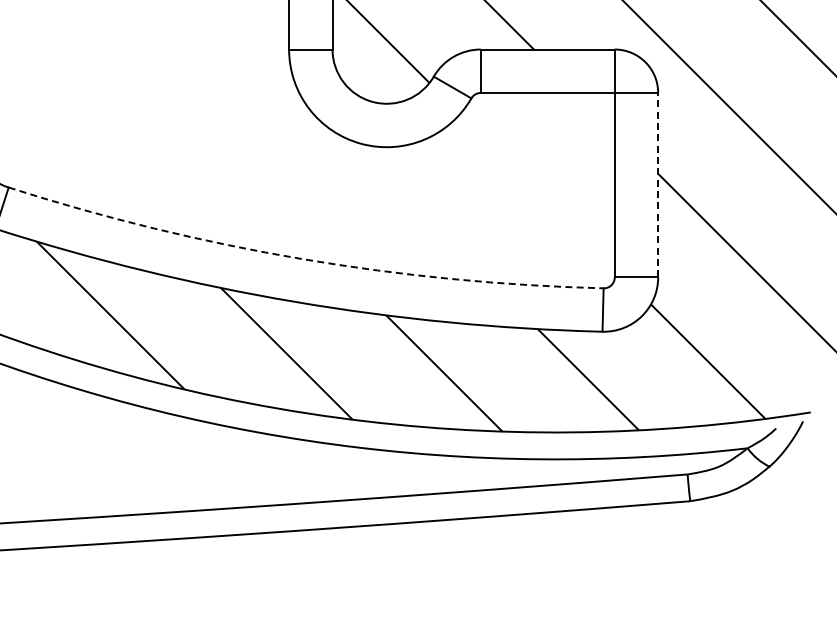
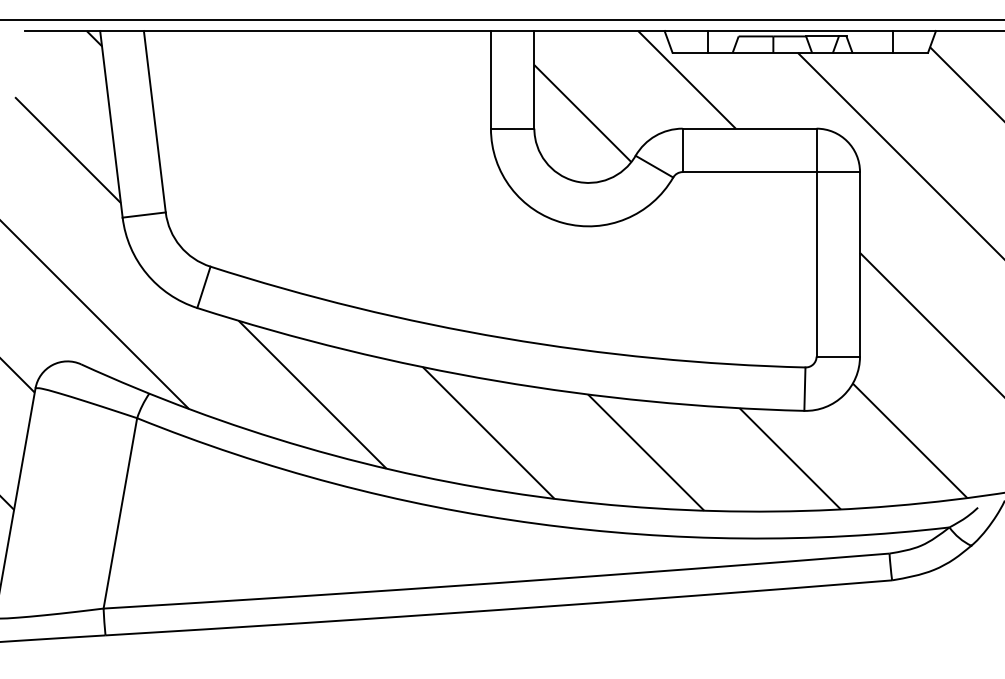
line: (658, 184) -> (860, 263), dashed -> solid
arc: (302, 259) -> (504, 338), dashed -> solid

